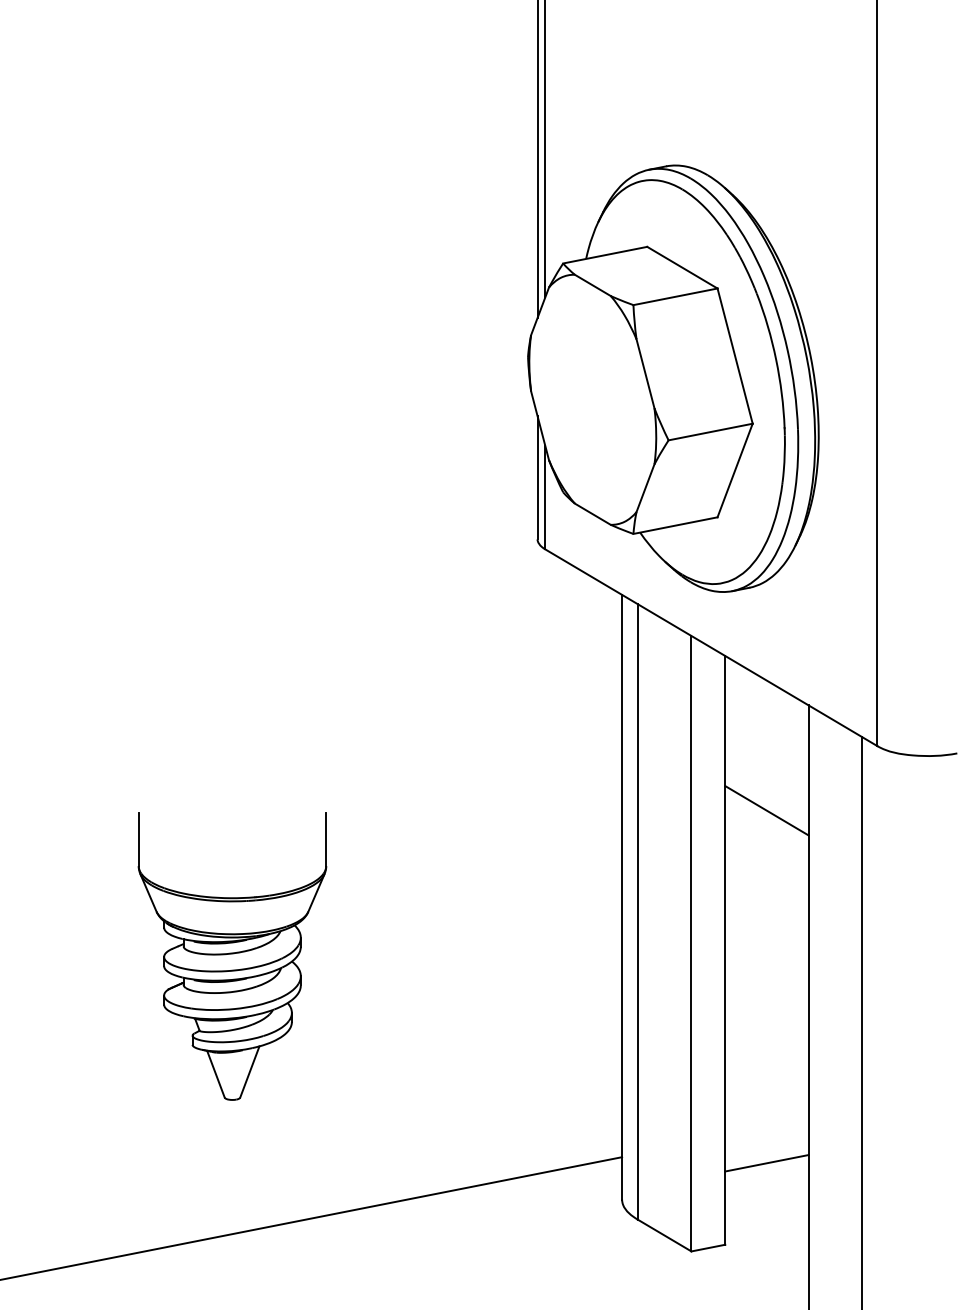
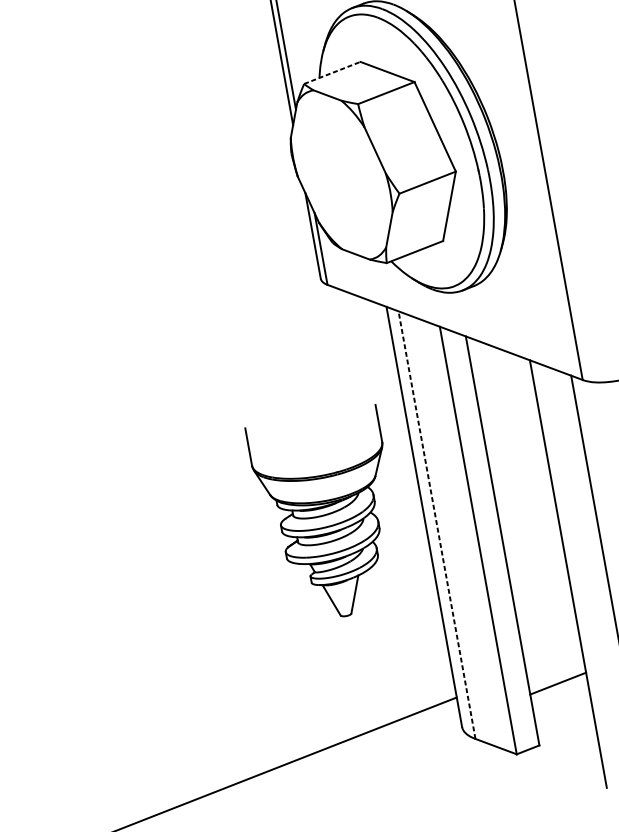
line: (605, 255) -> (332, 73), solid -> dashed
line: (766, 810) -> (513, 438), removed
line: (637, 911) -> (436, 524), solid -> dashed
part: (232, 956) -> (328, 516), moved

